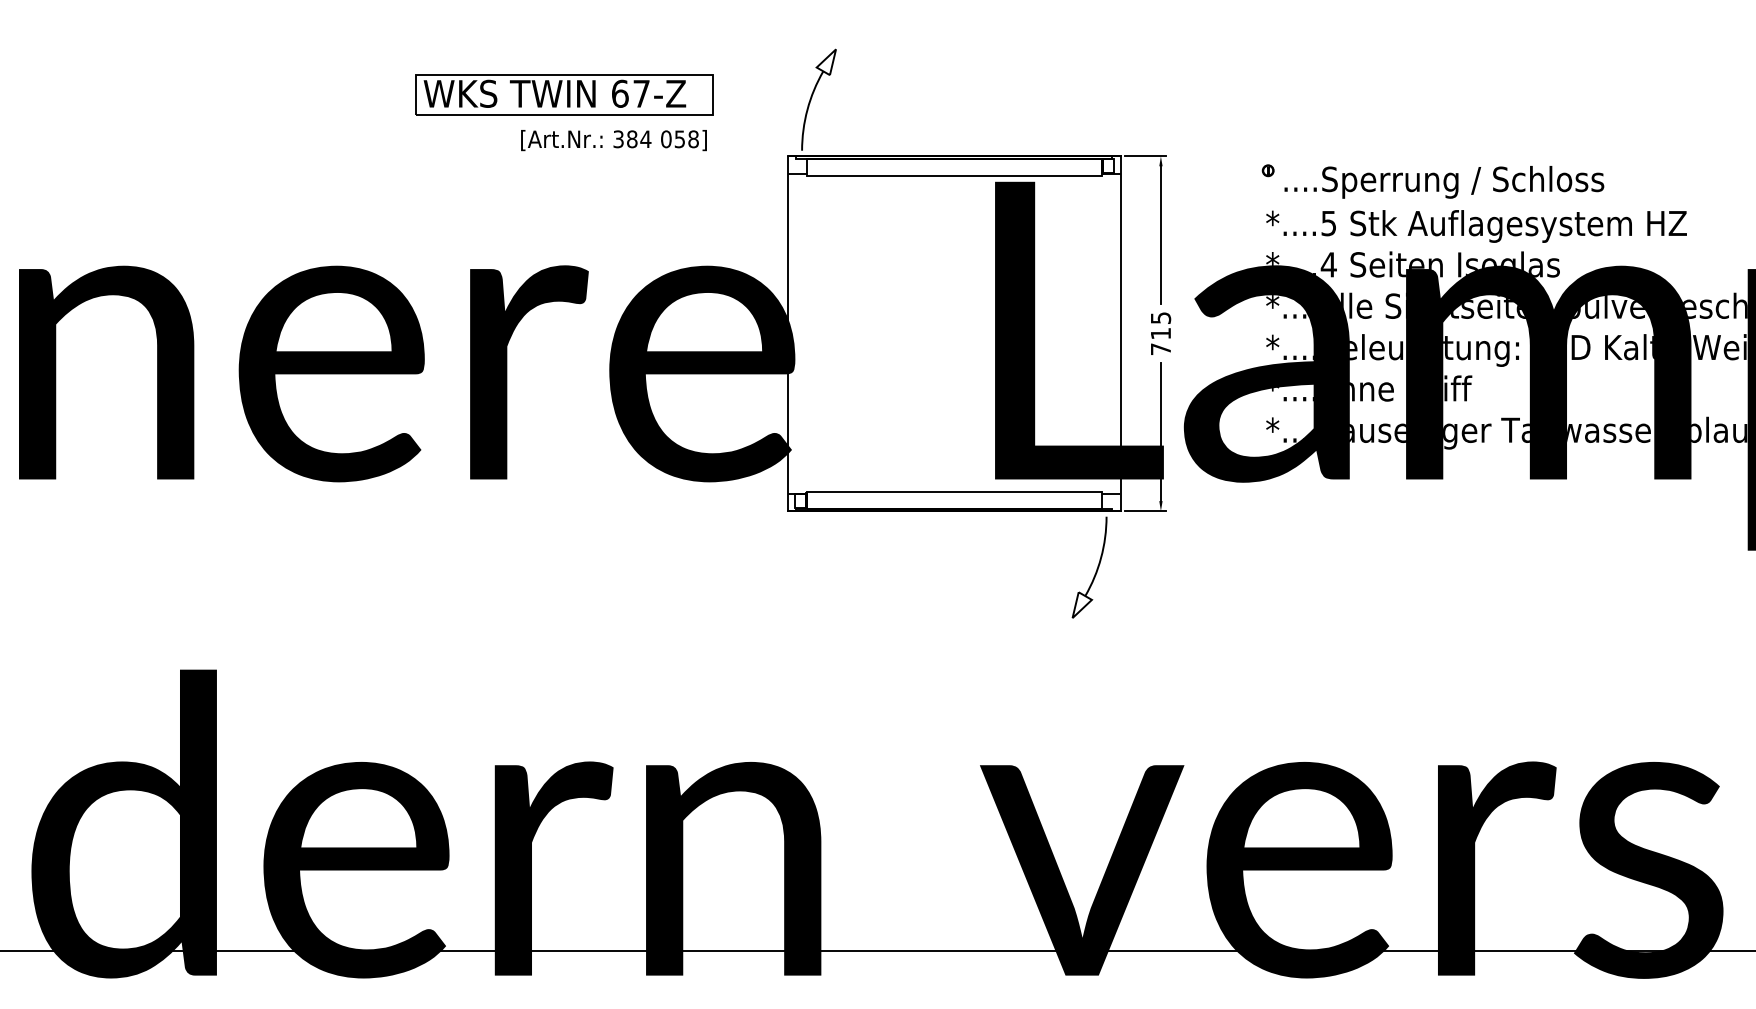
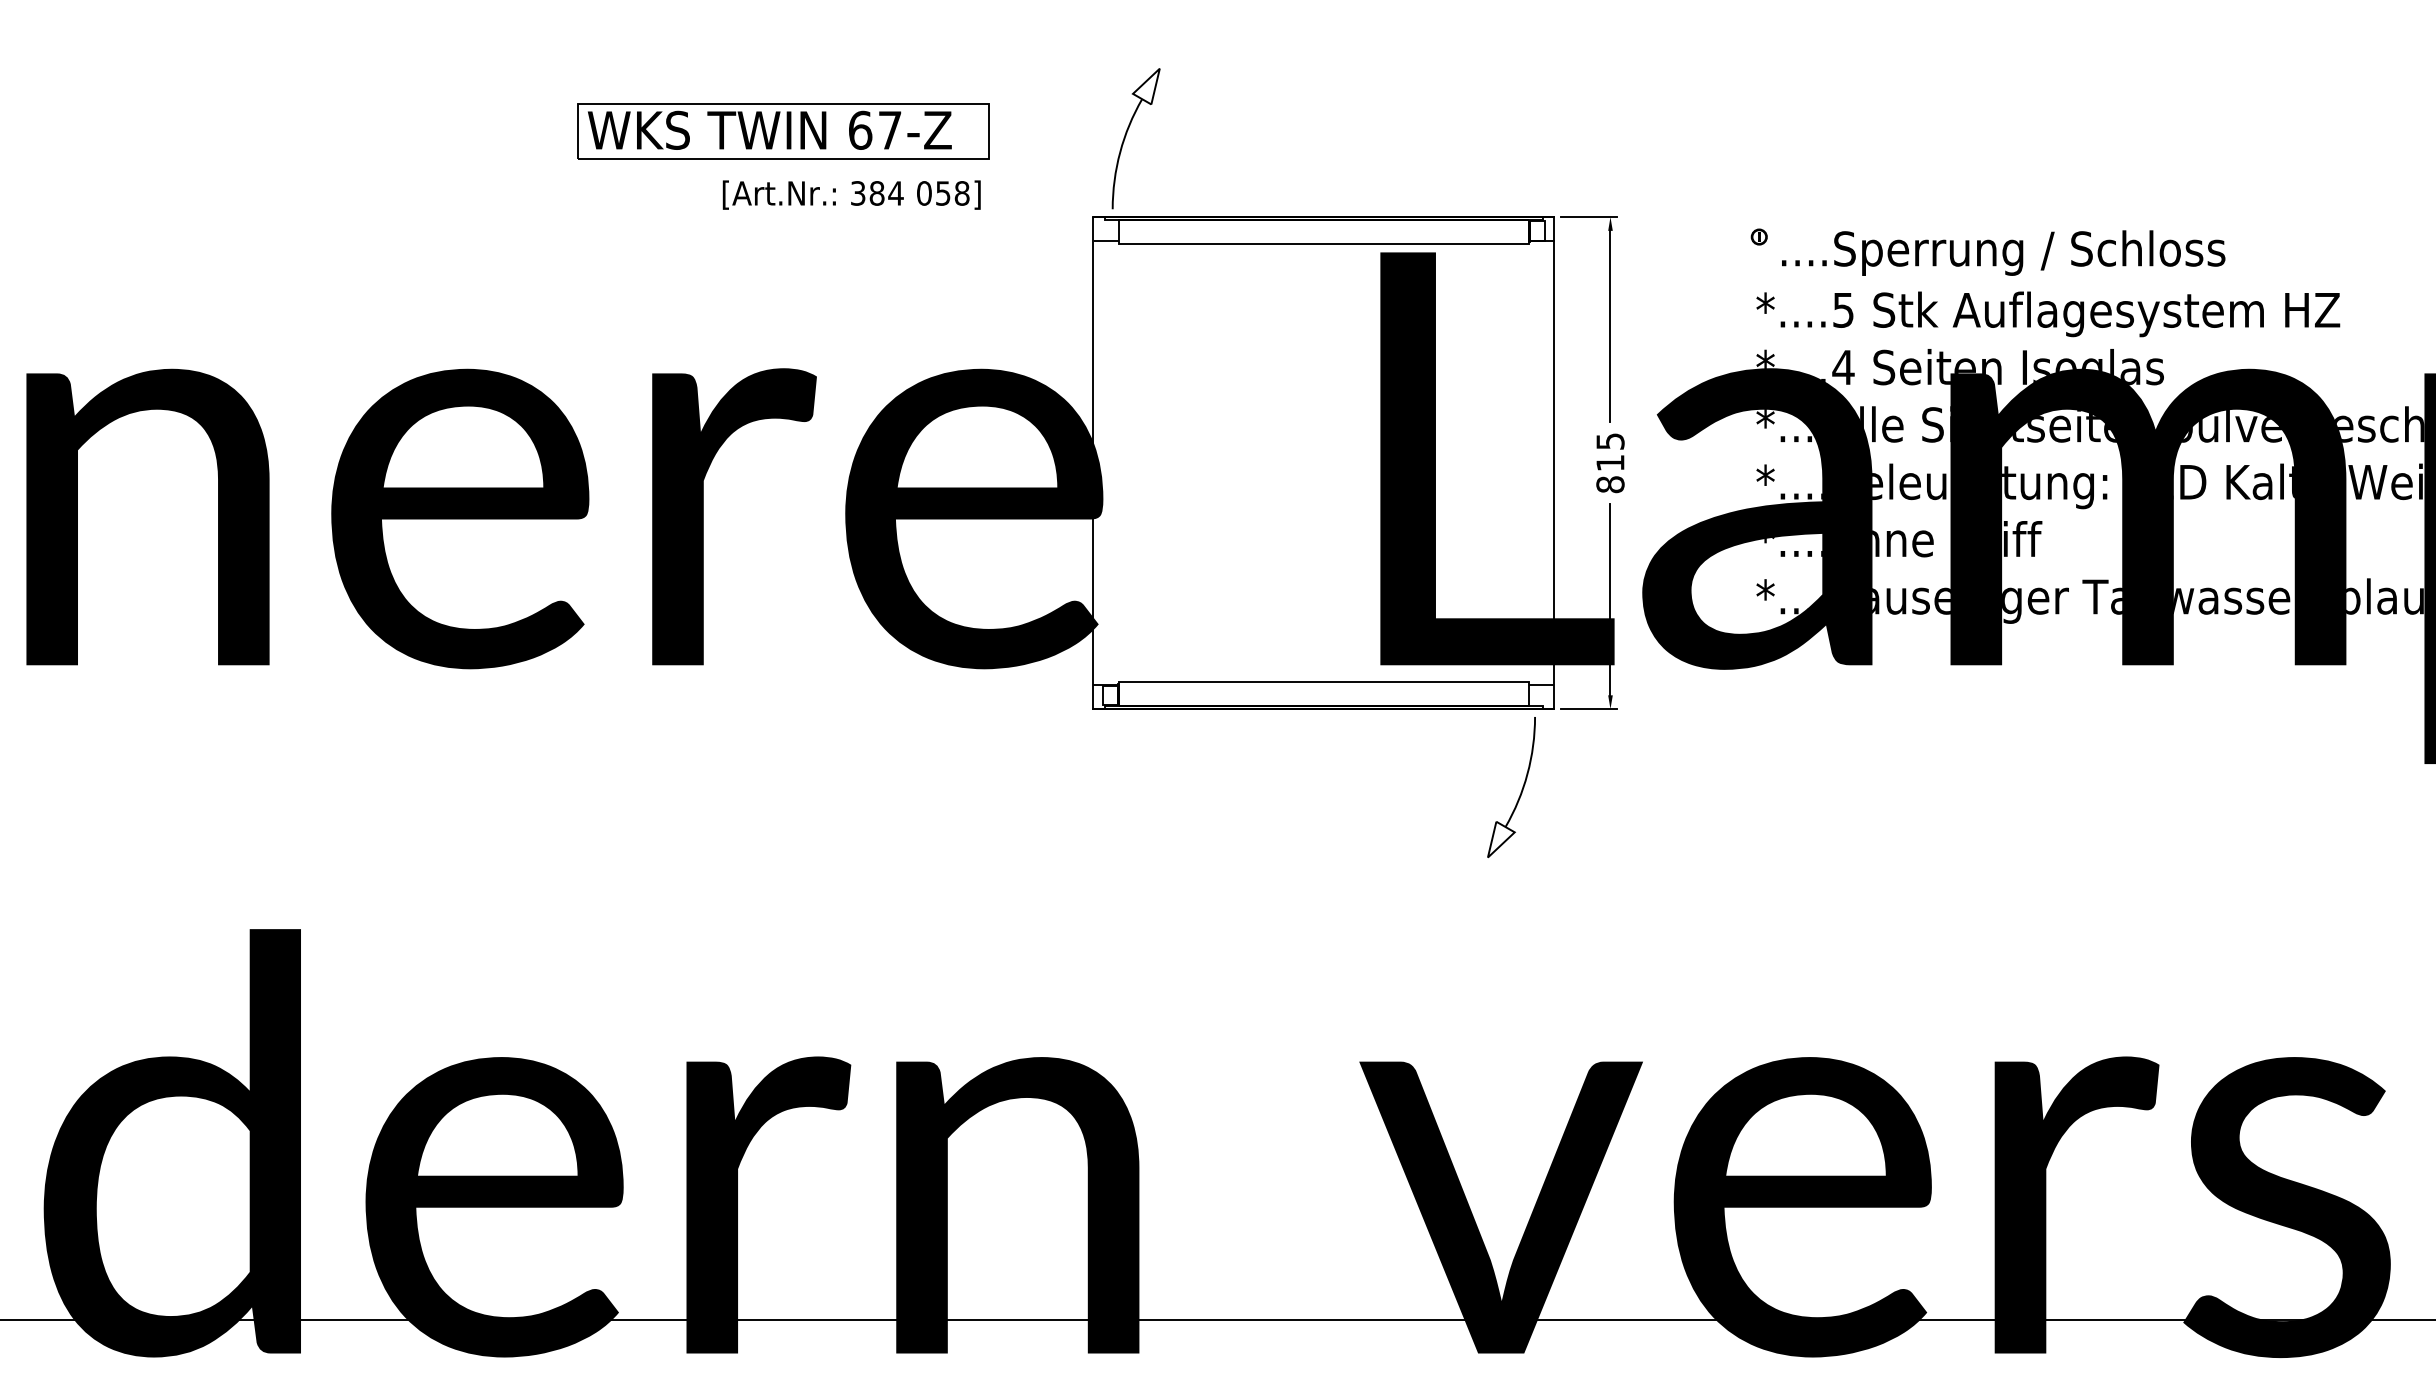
text: (1160, 349) -> (1610, 484), 715 -> 815

